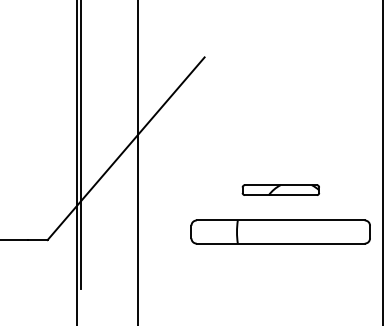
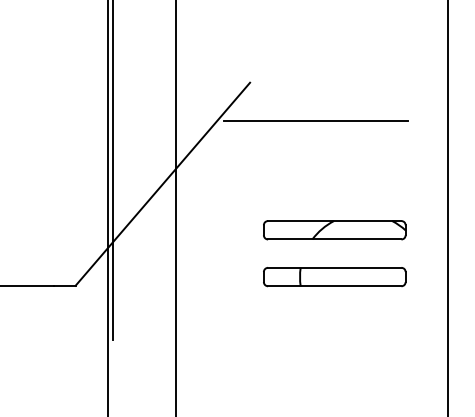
line: (264, 92) -> (316, 121), added
part: (280, 190) -> (334, 230), size x1.67
part: (280, 232) -> (334, 277), size x0.71

